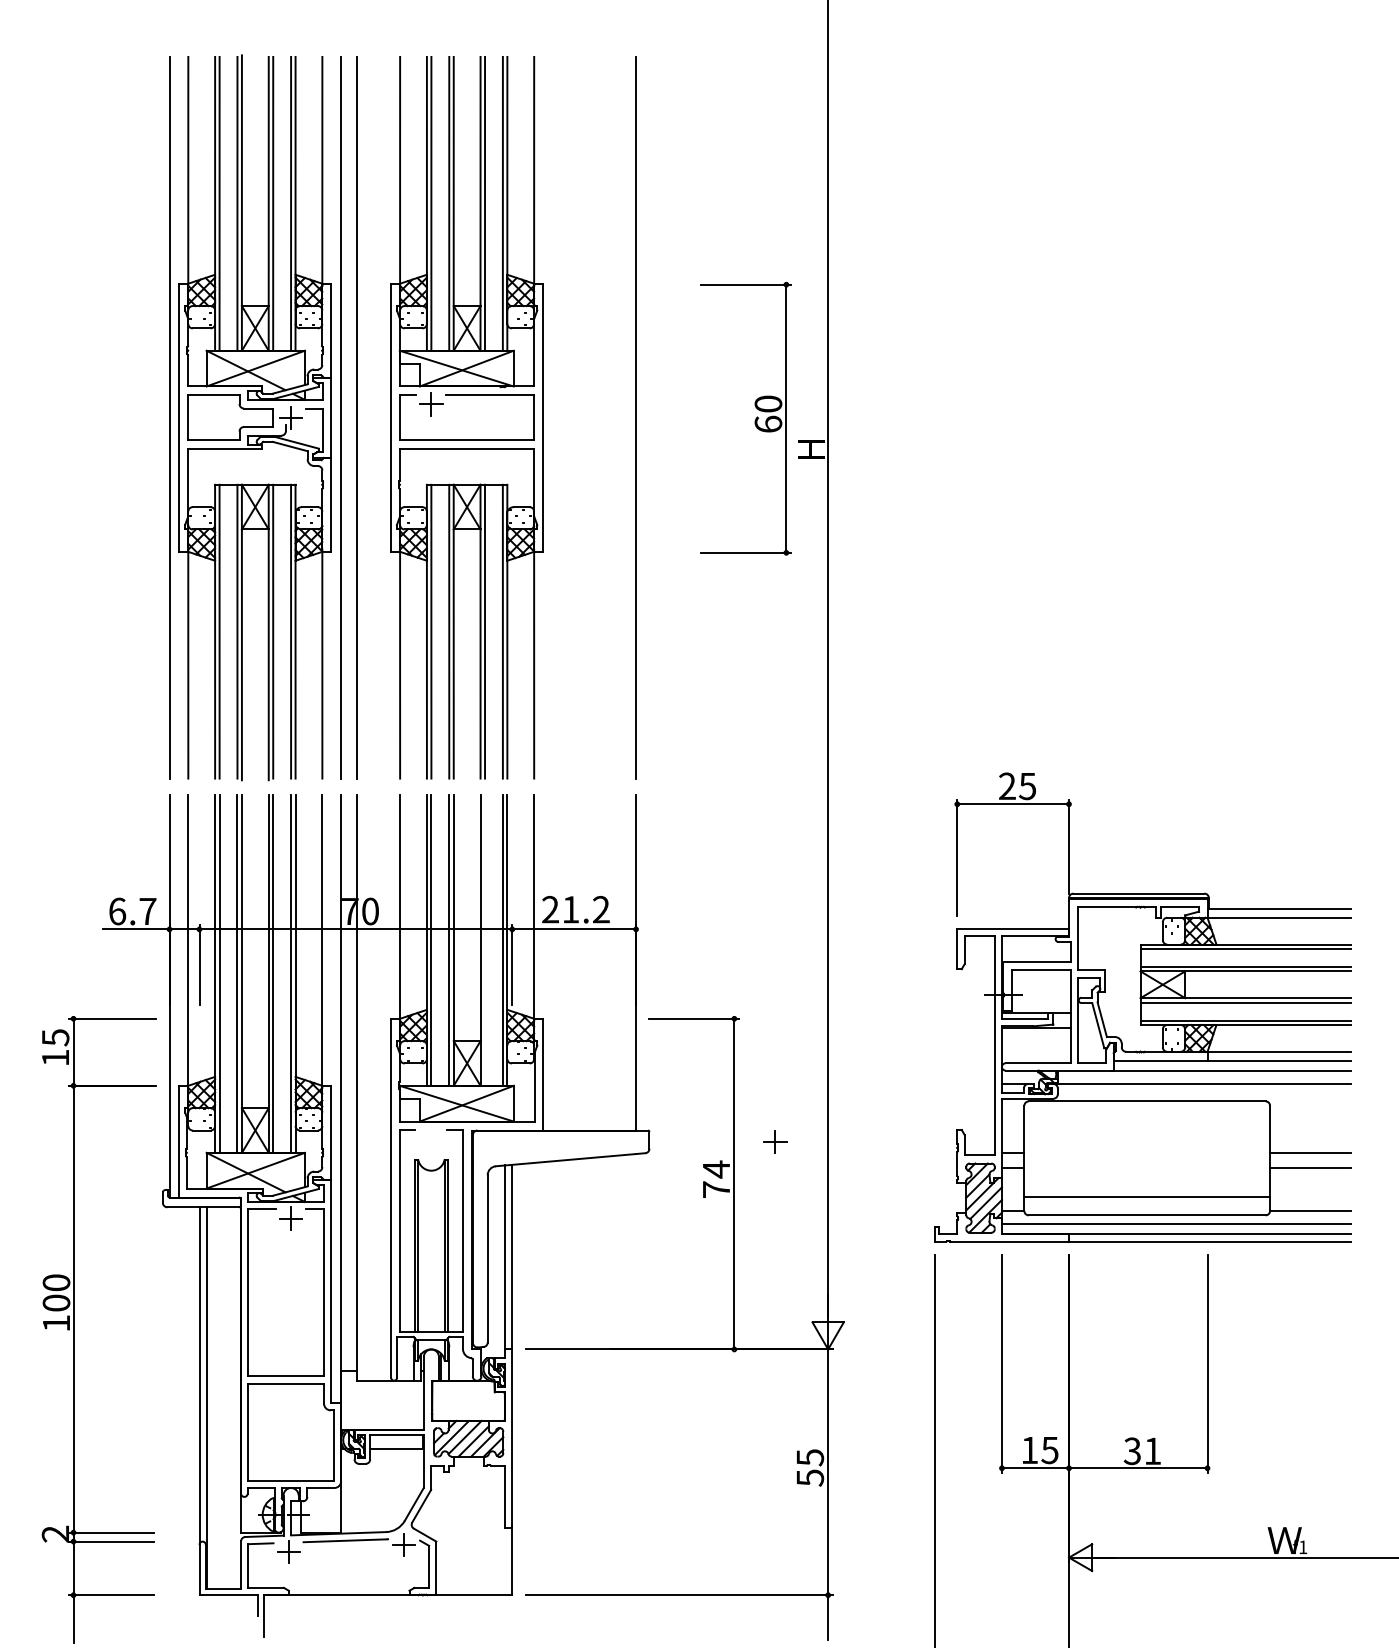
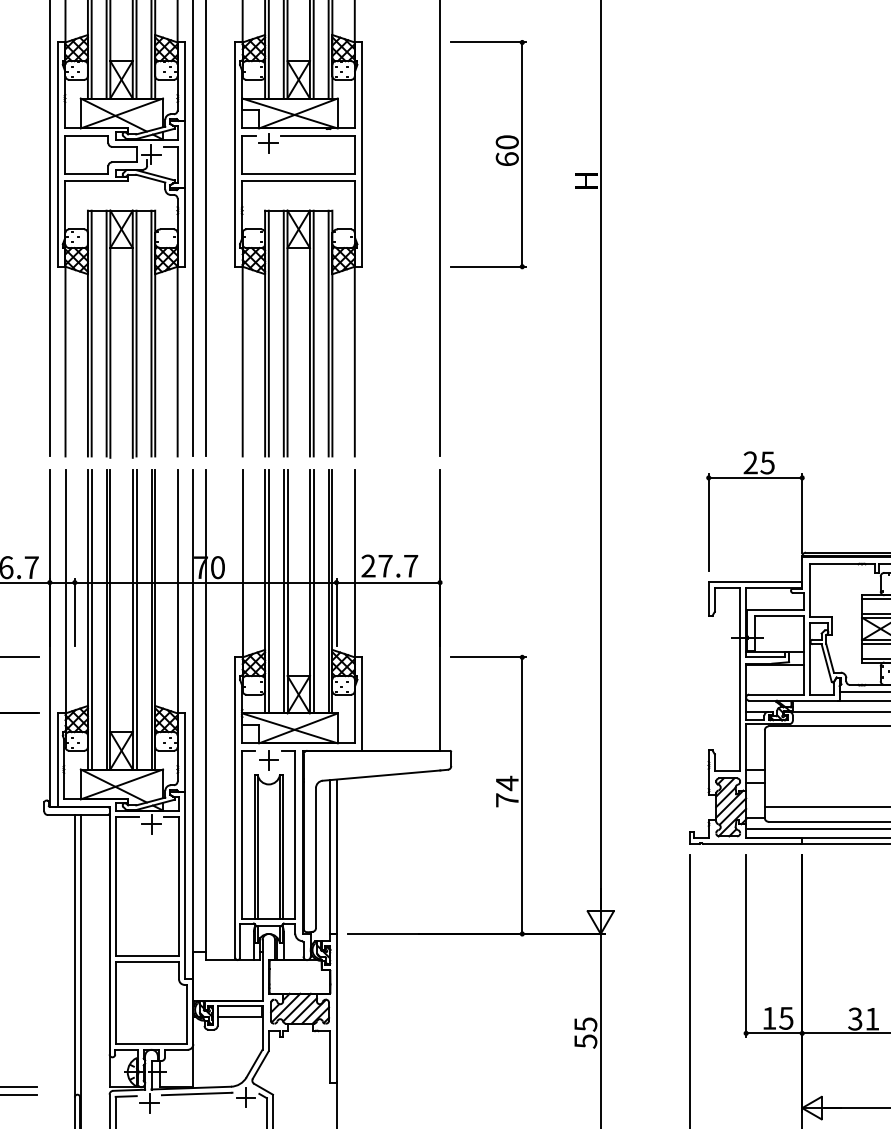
part: (754, 421) -> (495, 156), moved
text: (585, 909) -> (397, 565), 21.2 -> 27.7
line: (485, 939) -> (314, 591), added
part: (775, 1141) -> (268, 760), moved

